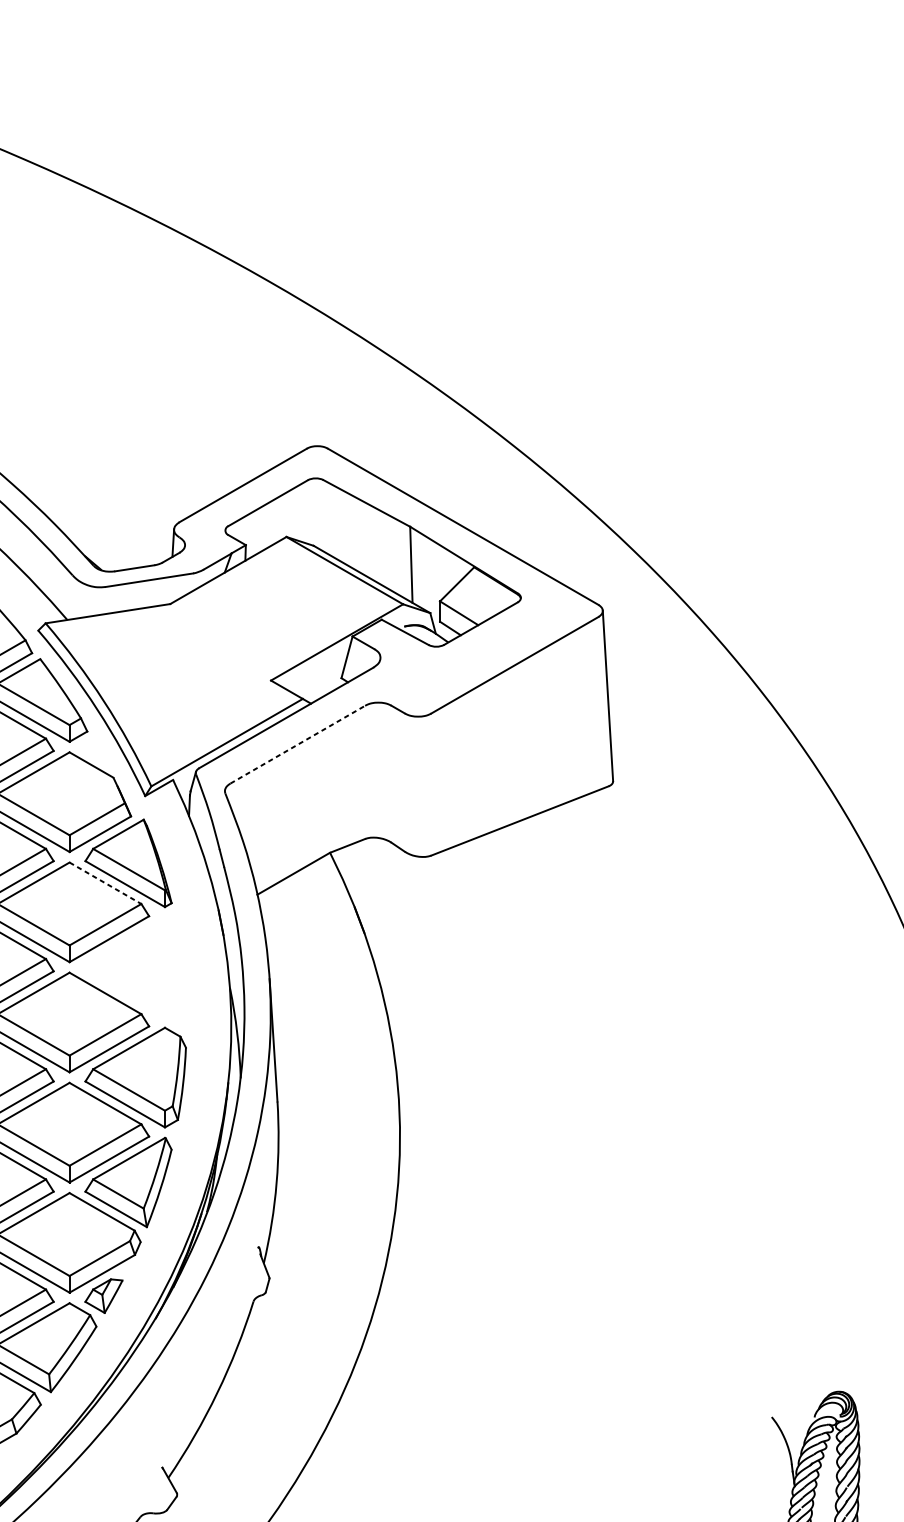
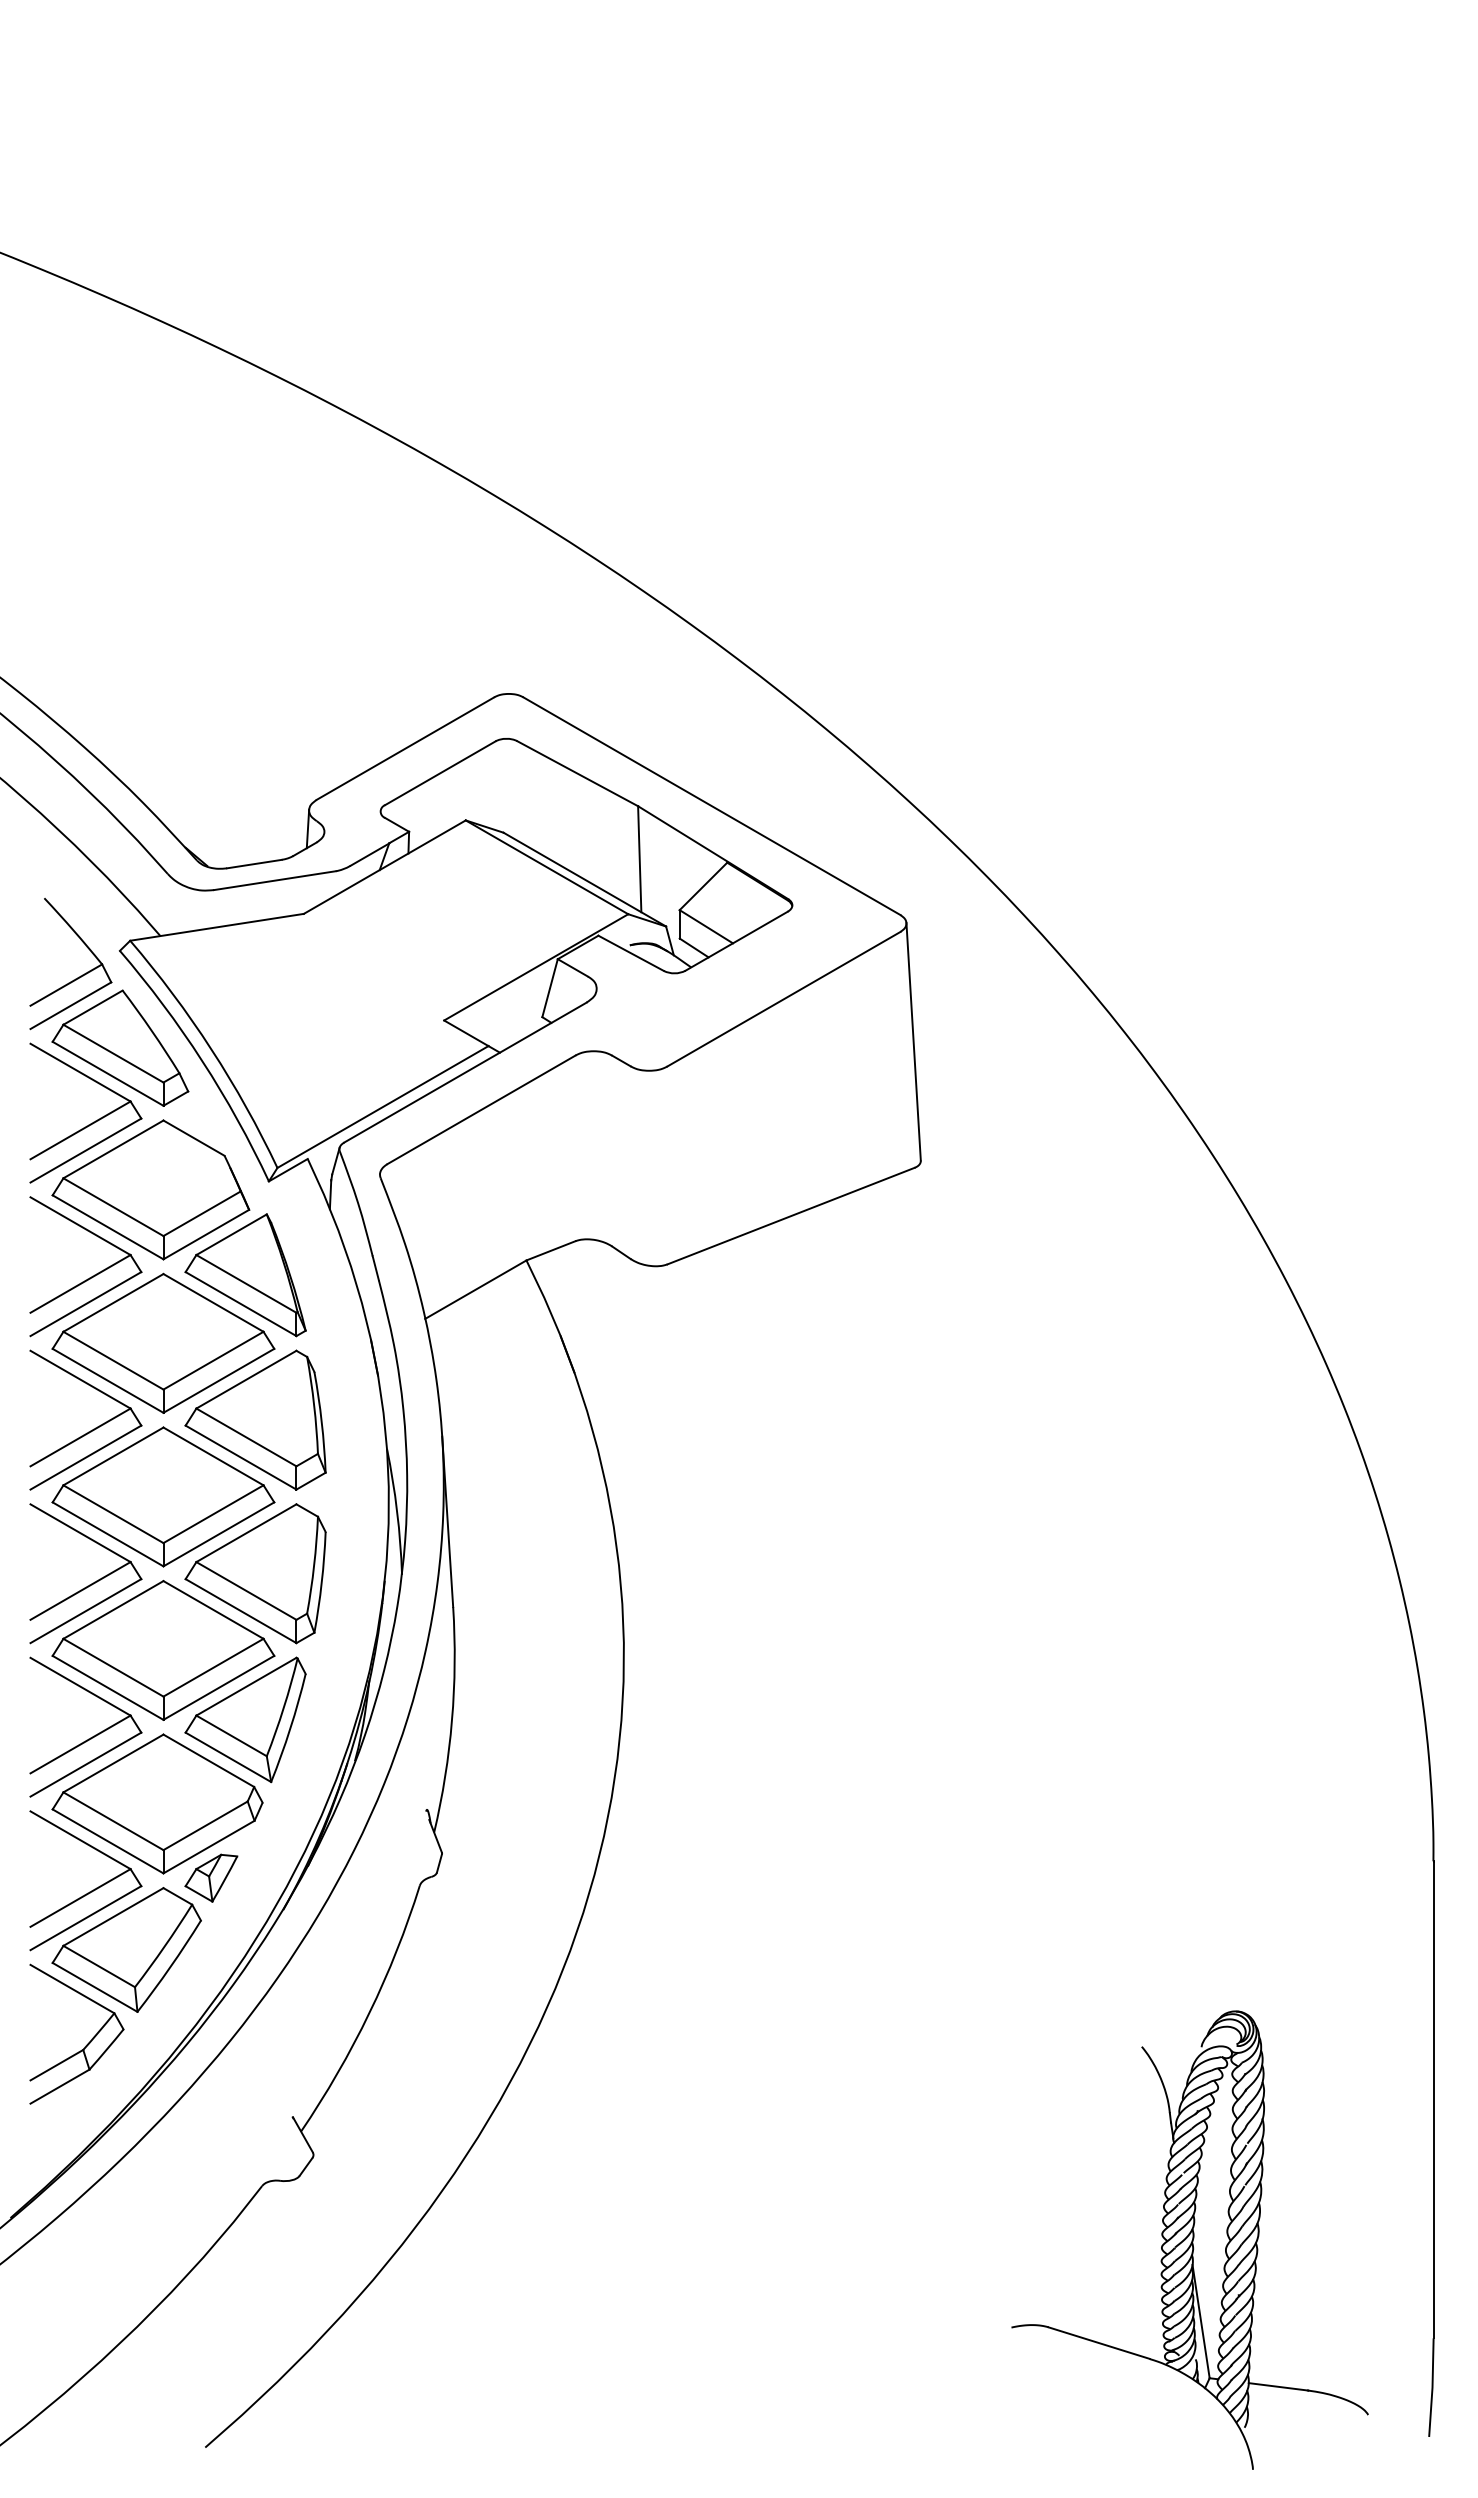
line: (297, 744) -> (481, 1109), dashed -> solid
line: (105, 882) -> (213, 1302), dashed -> solid
part: (135, 966) -> (255, 1419), added

